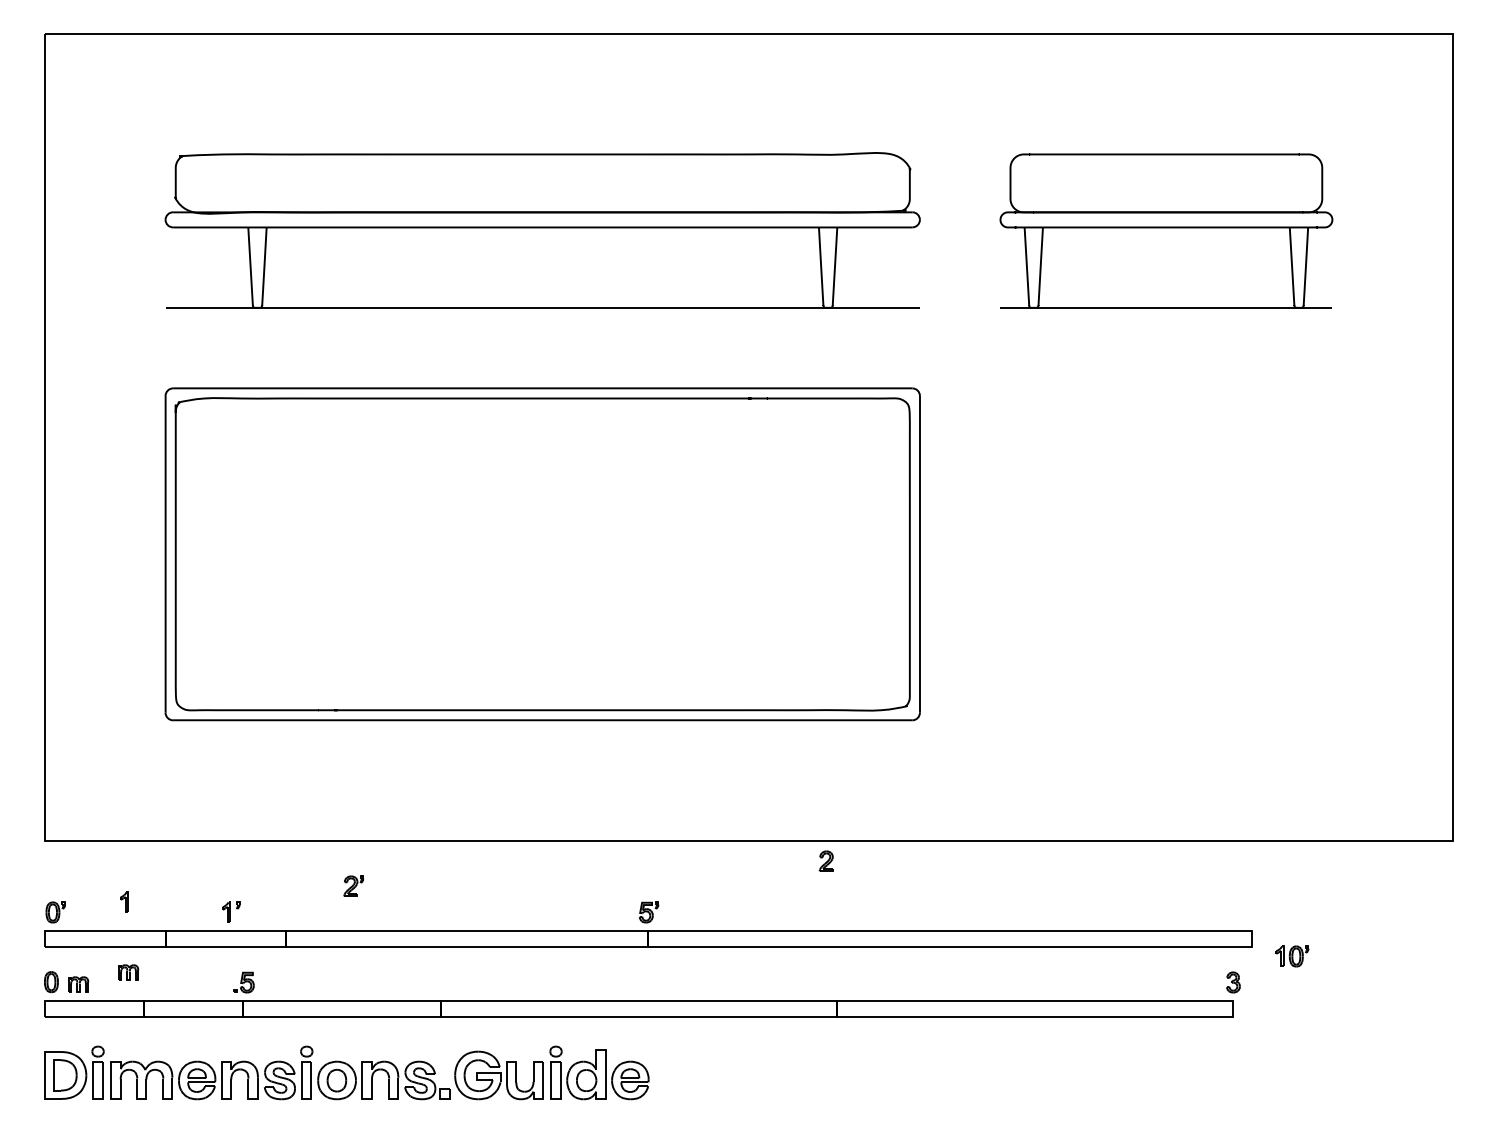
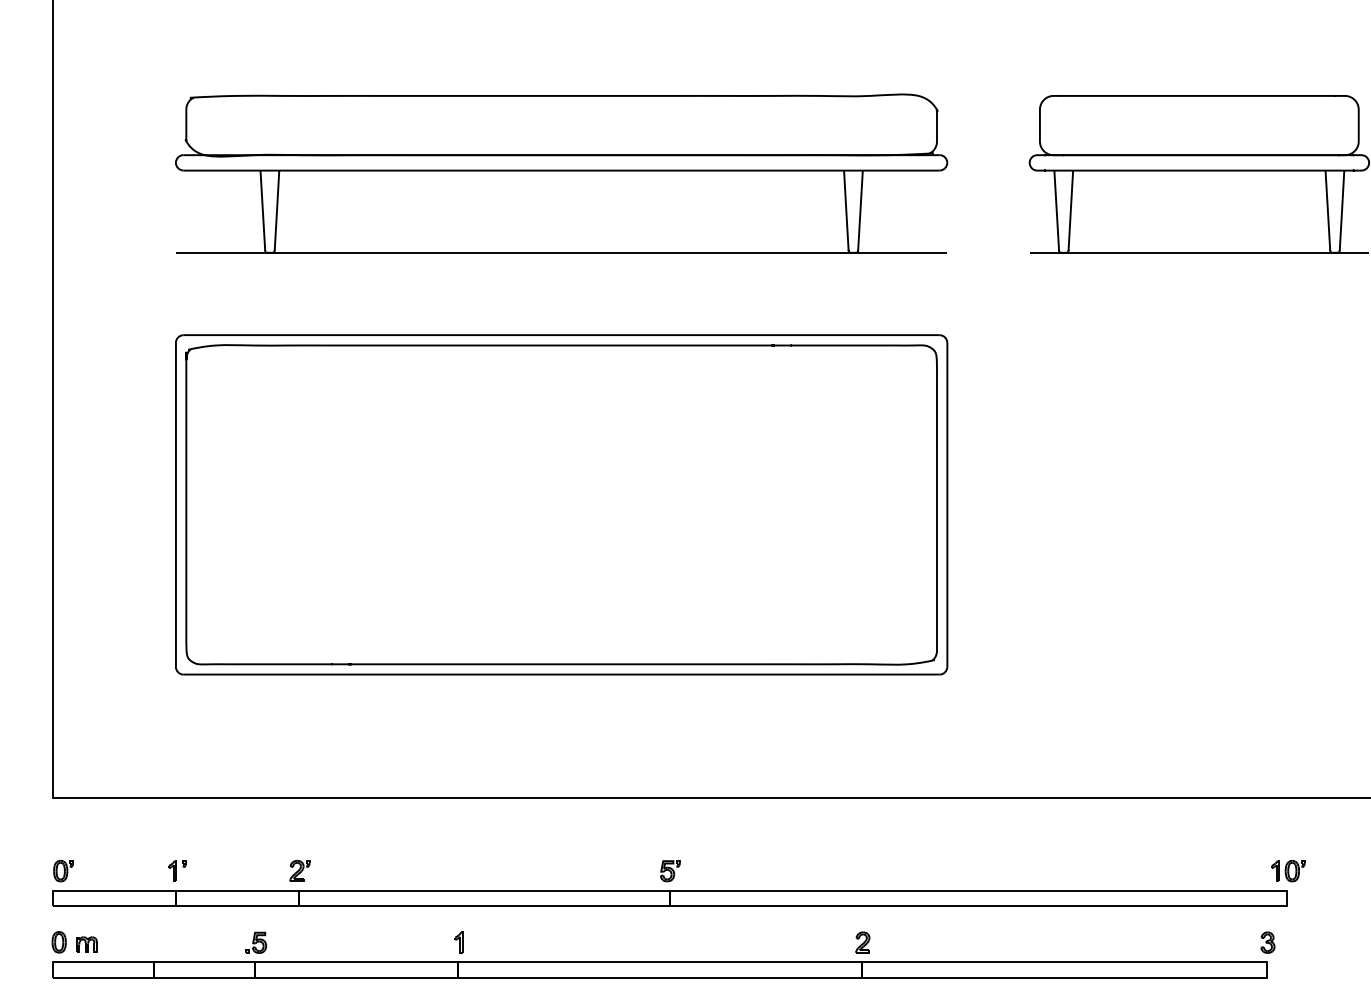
part: (825, 860) -> (862, 941), moved
part: (353, 885) -> (299, 870), moved
part: (124, 901) -> (459, 941), moved
part: (231, 911) -> (177, 870), moved
part: (1292, 956) -> (1288, 871), moved
part: (128, 972) -> (137, 932), removed

